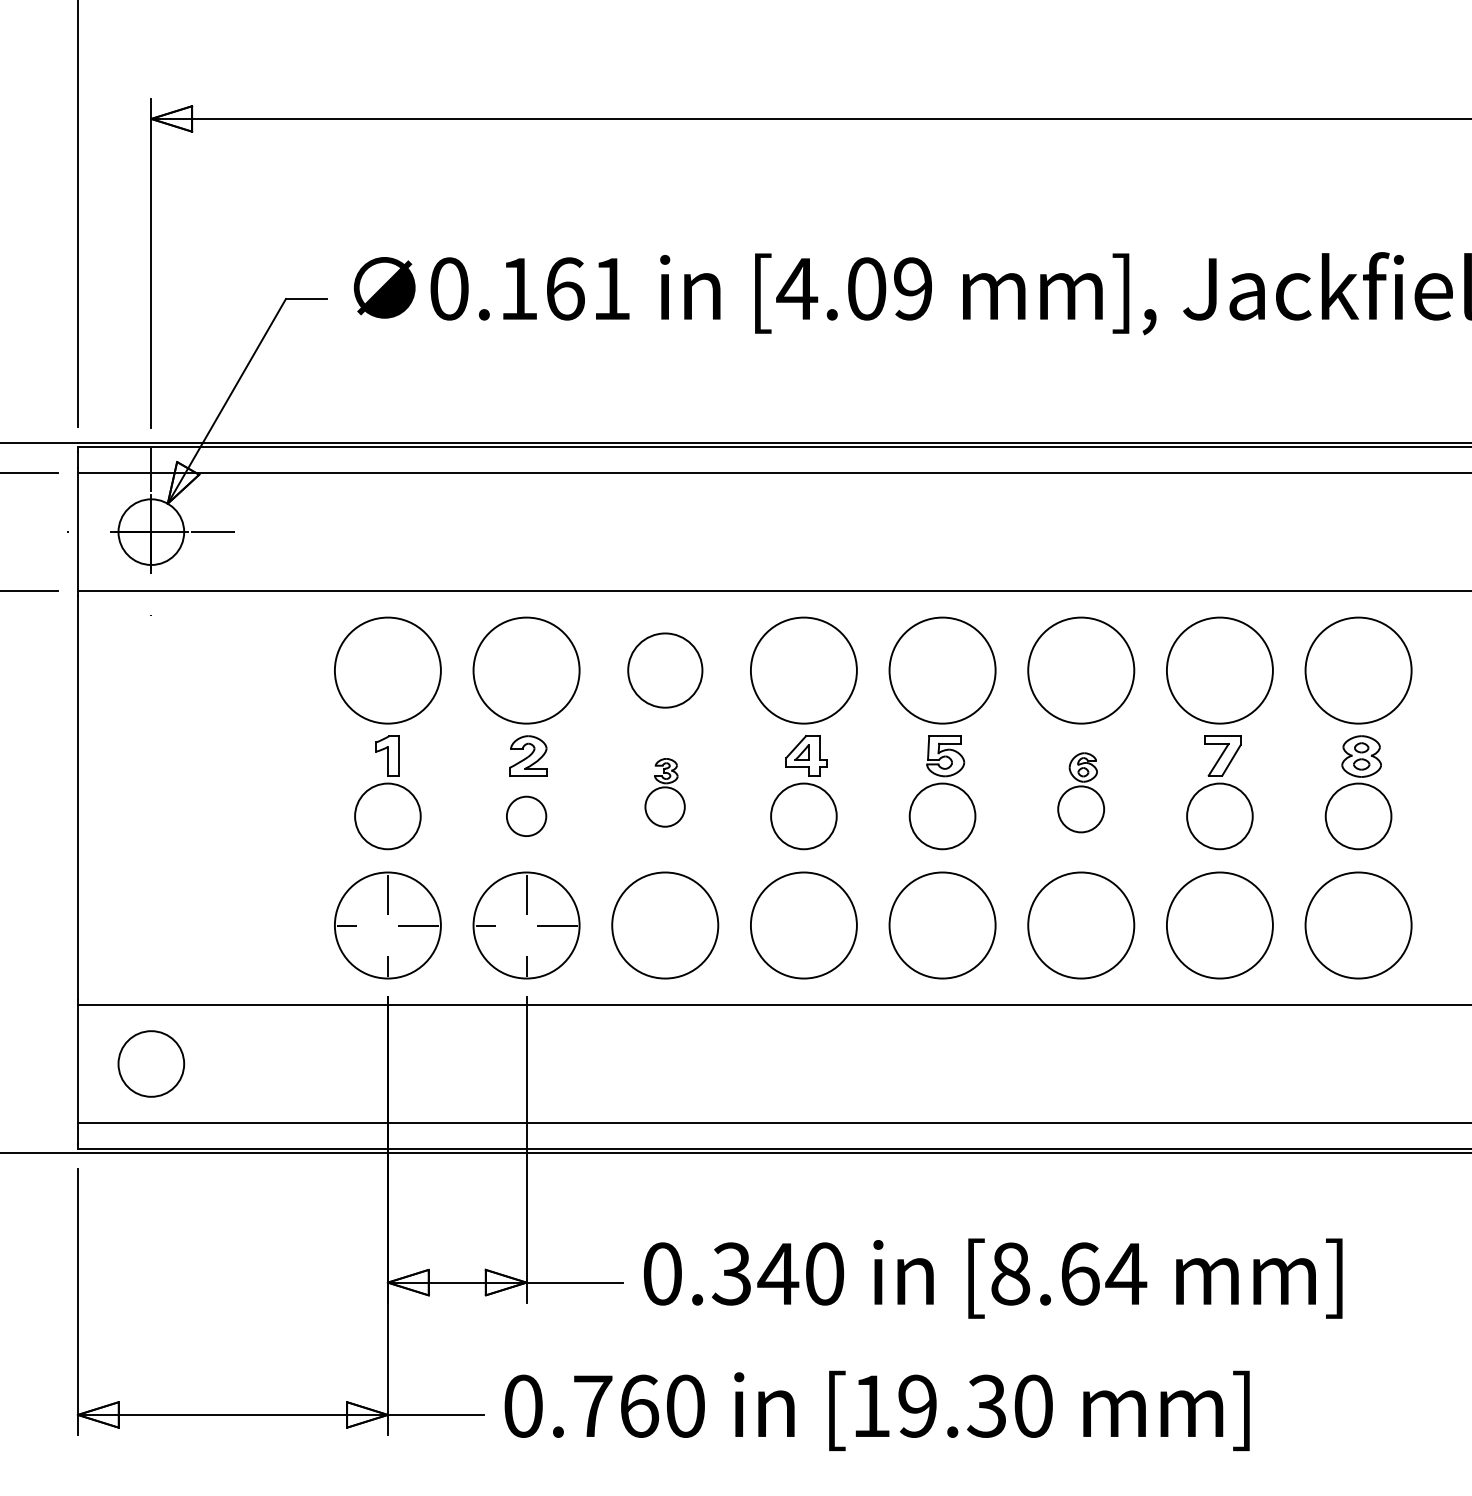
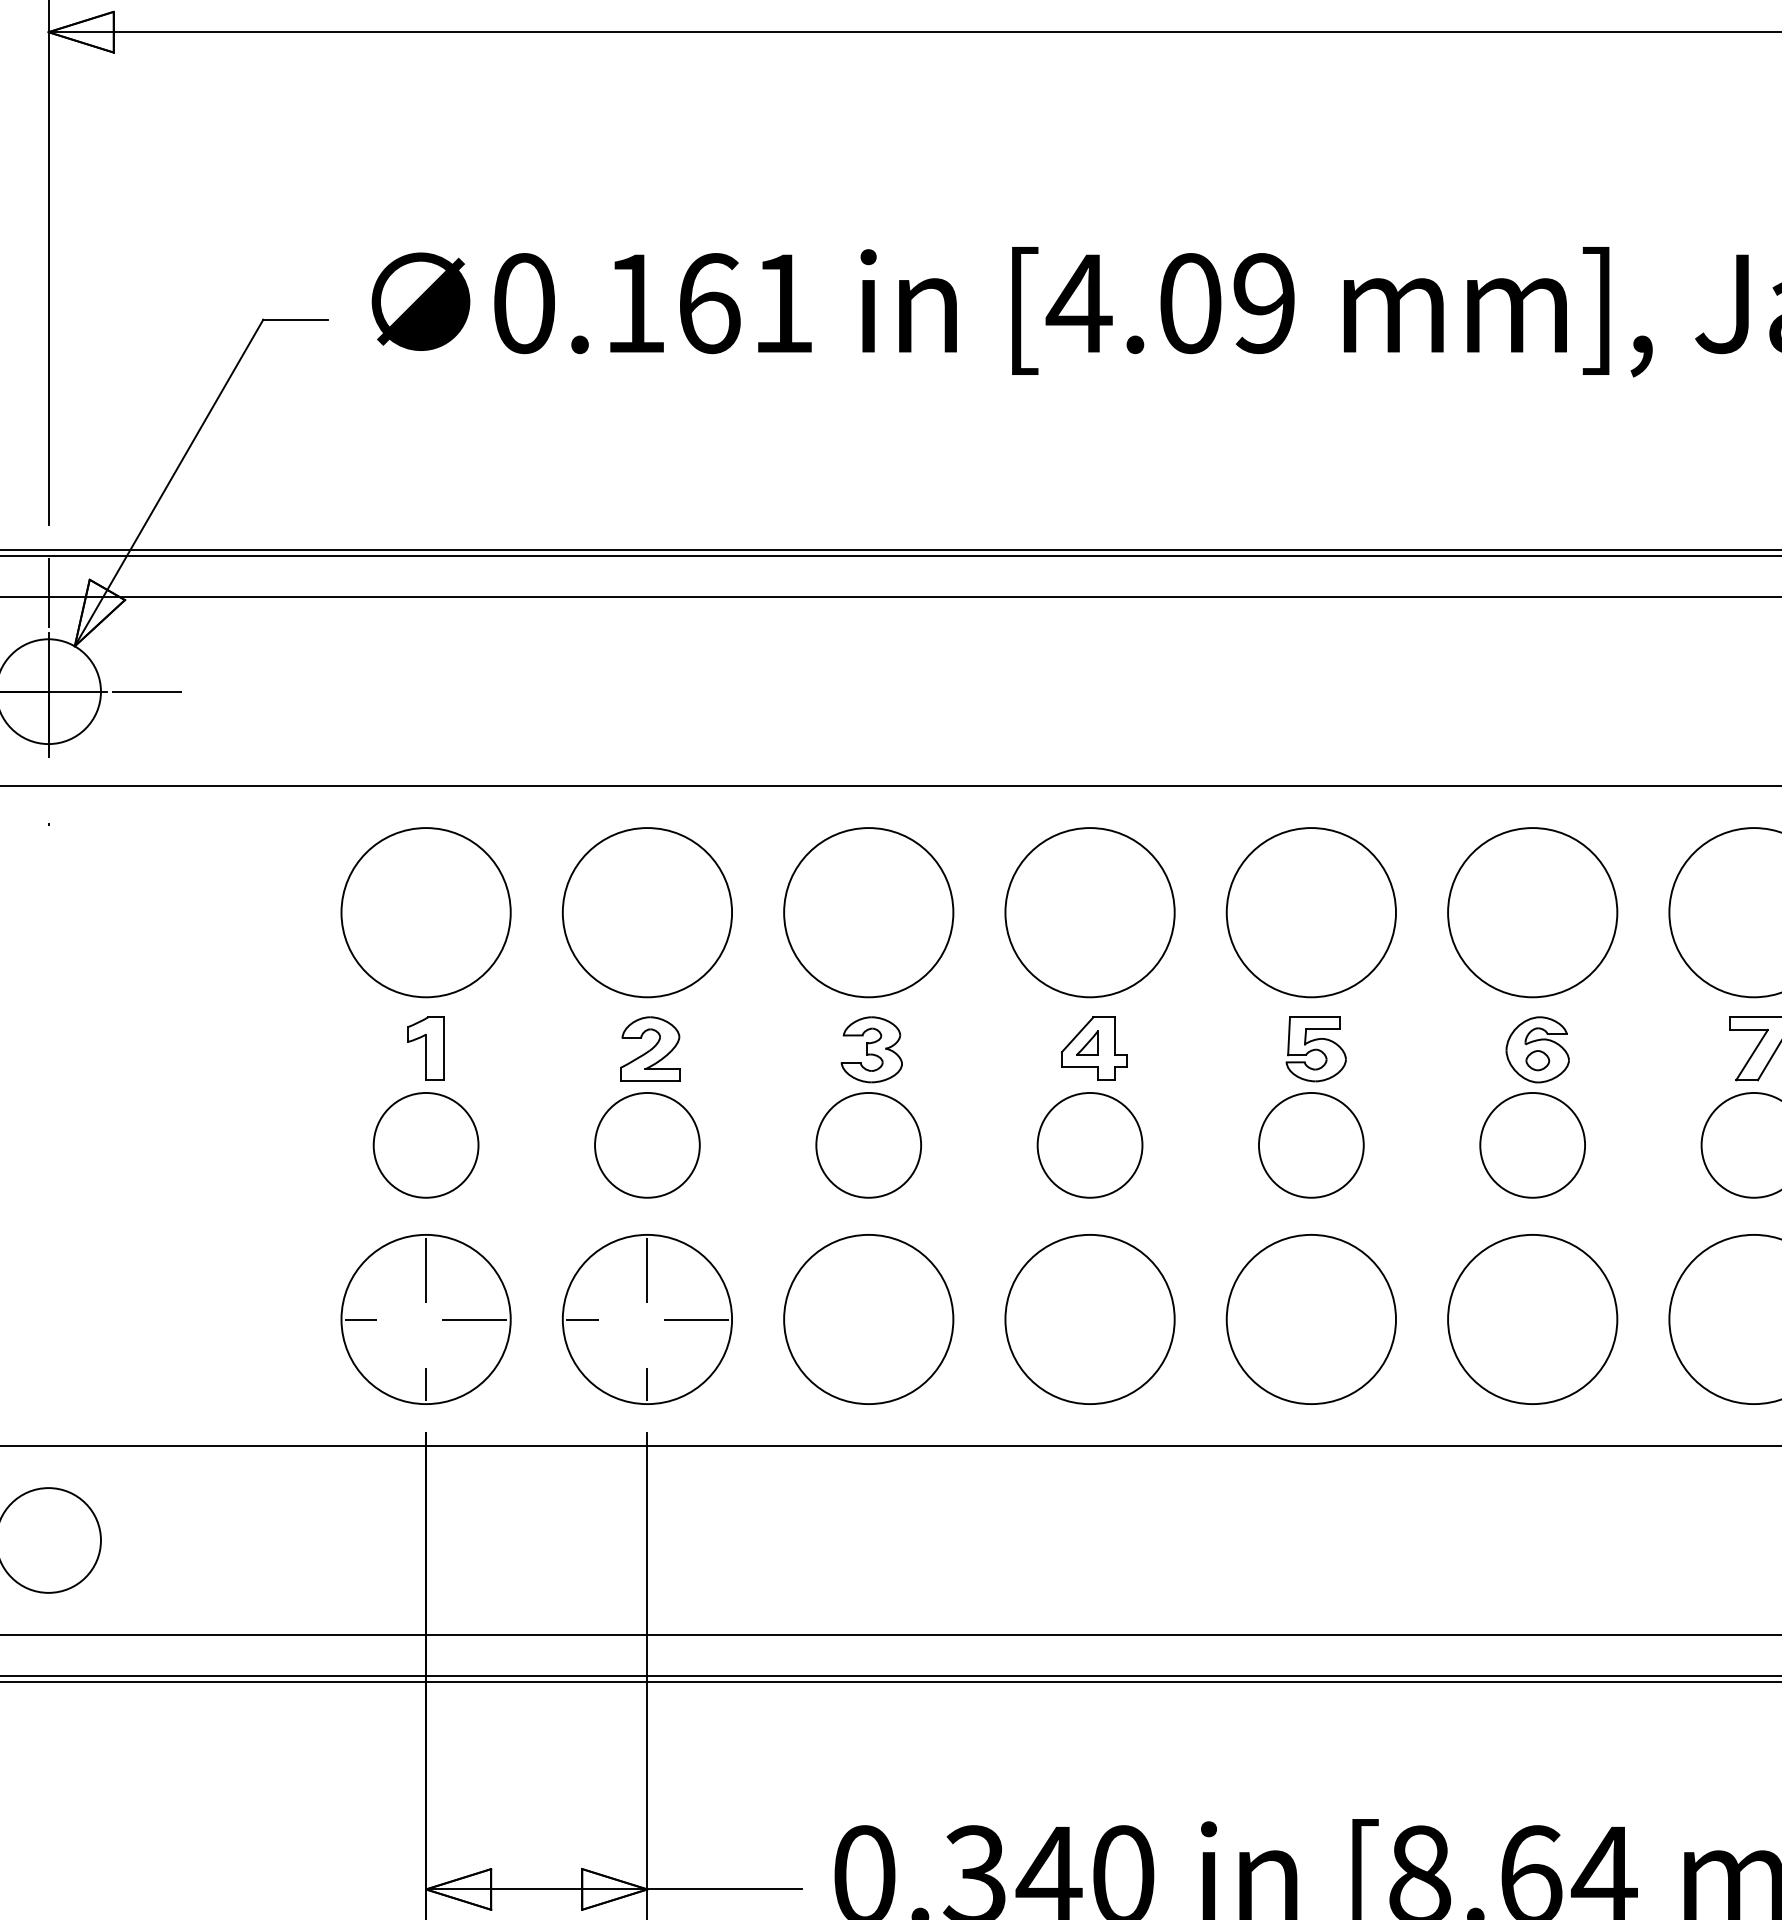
circle: (665, 670) -> (869, 912), size x1.43
part: (664, 792) -> (867, 1107), size x1.67
part: (1080, 792) -> (1531, 1107), size x1.43
circle: (526, 816) -> (647, 1145), size x1.67

